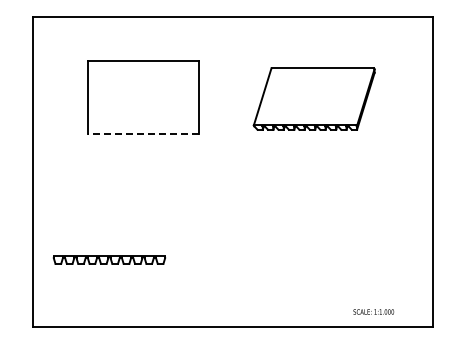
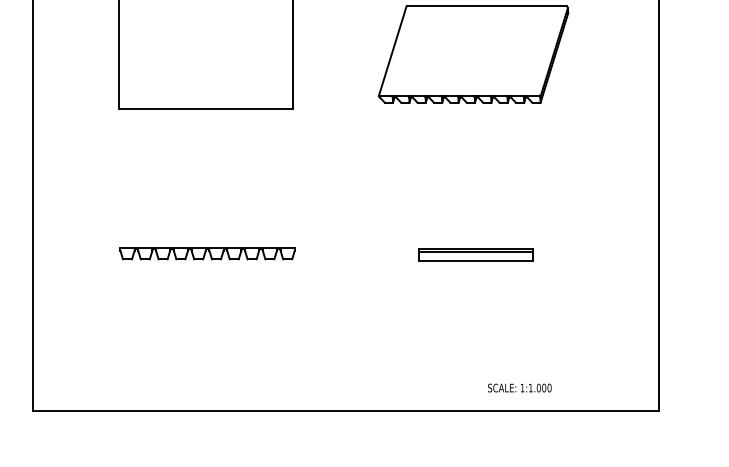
line: (143, 133) -> (206, 108), dashed -> solid
part: (315, 227) -> (475, 255), added
part: (109, 259) -> (207, 252), moved
text: (373, 311) -> (519, 387), moved

